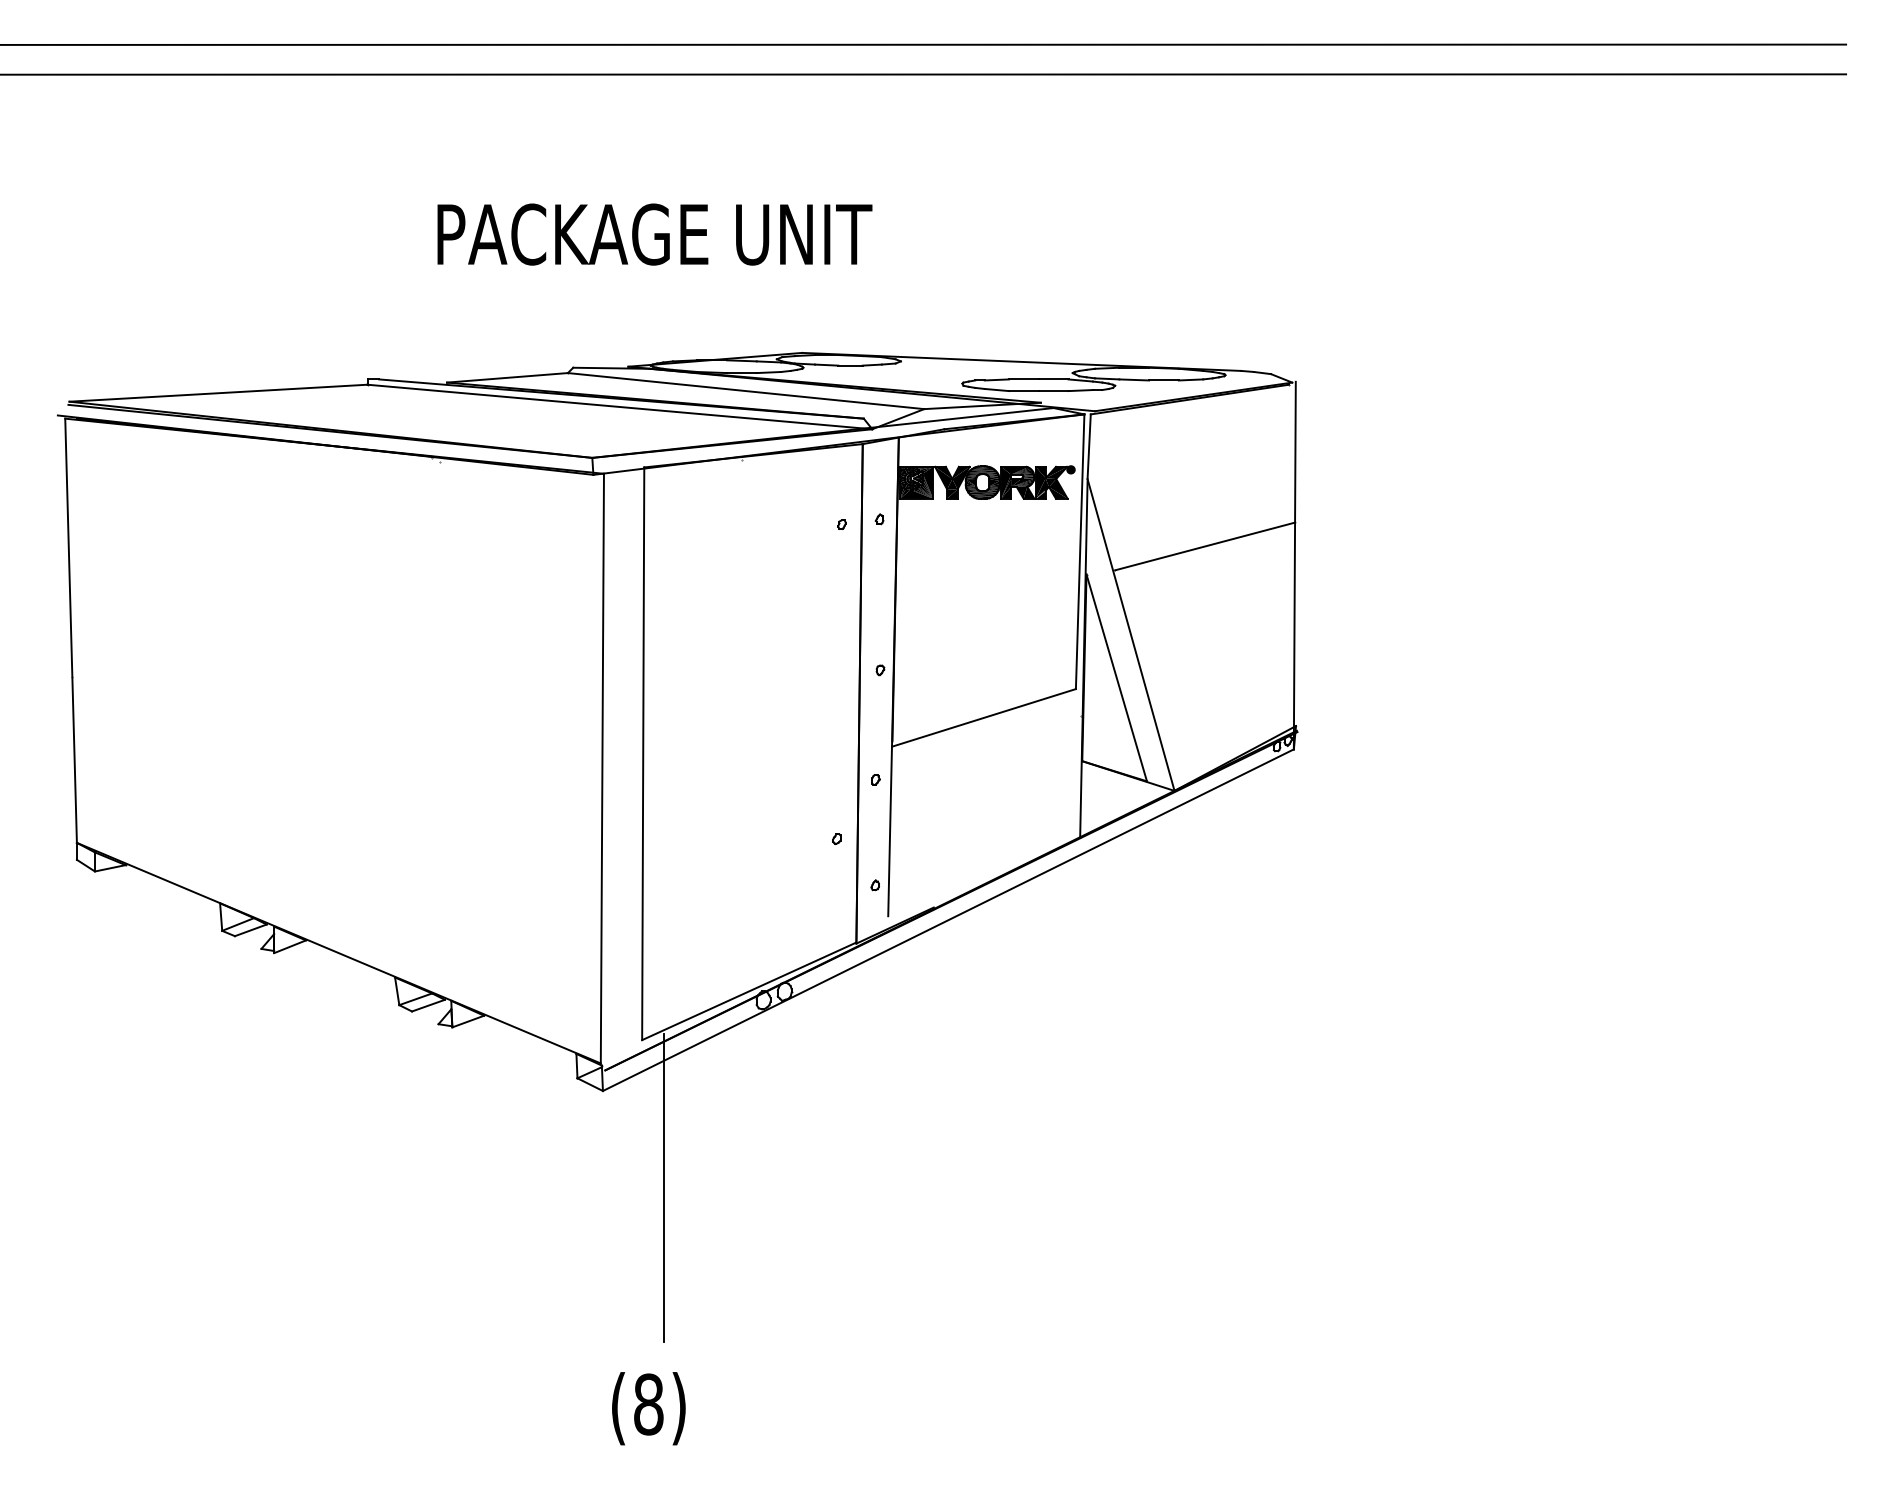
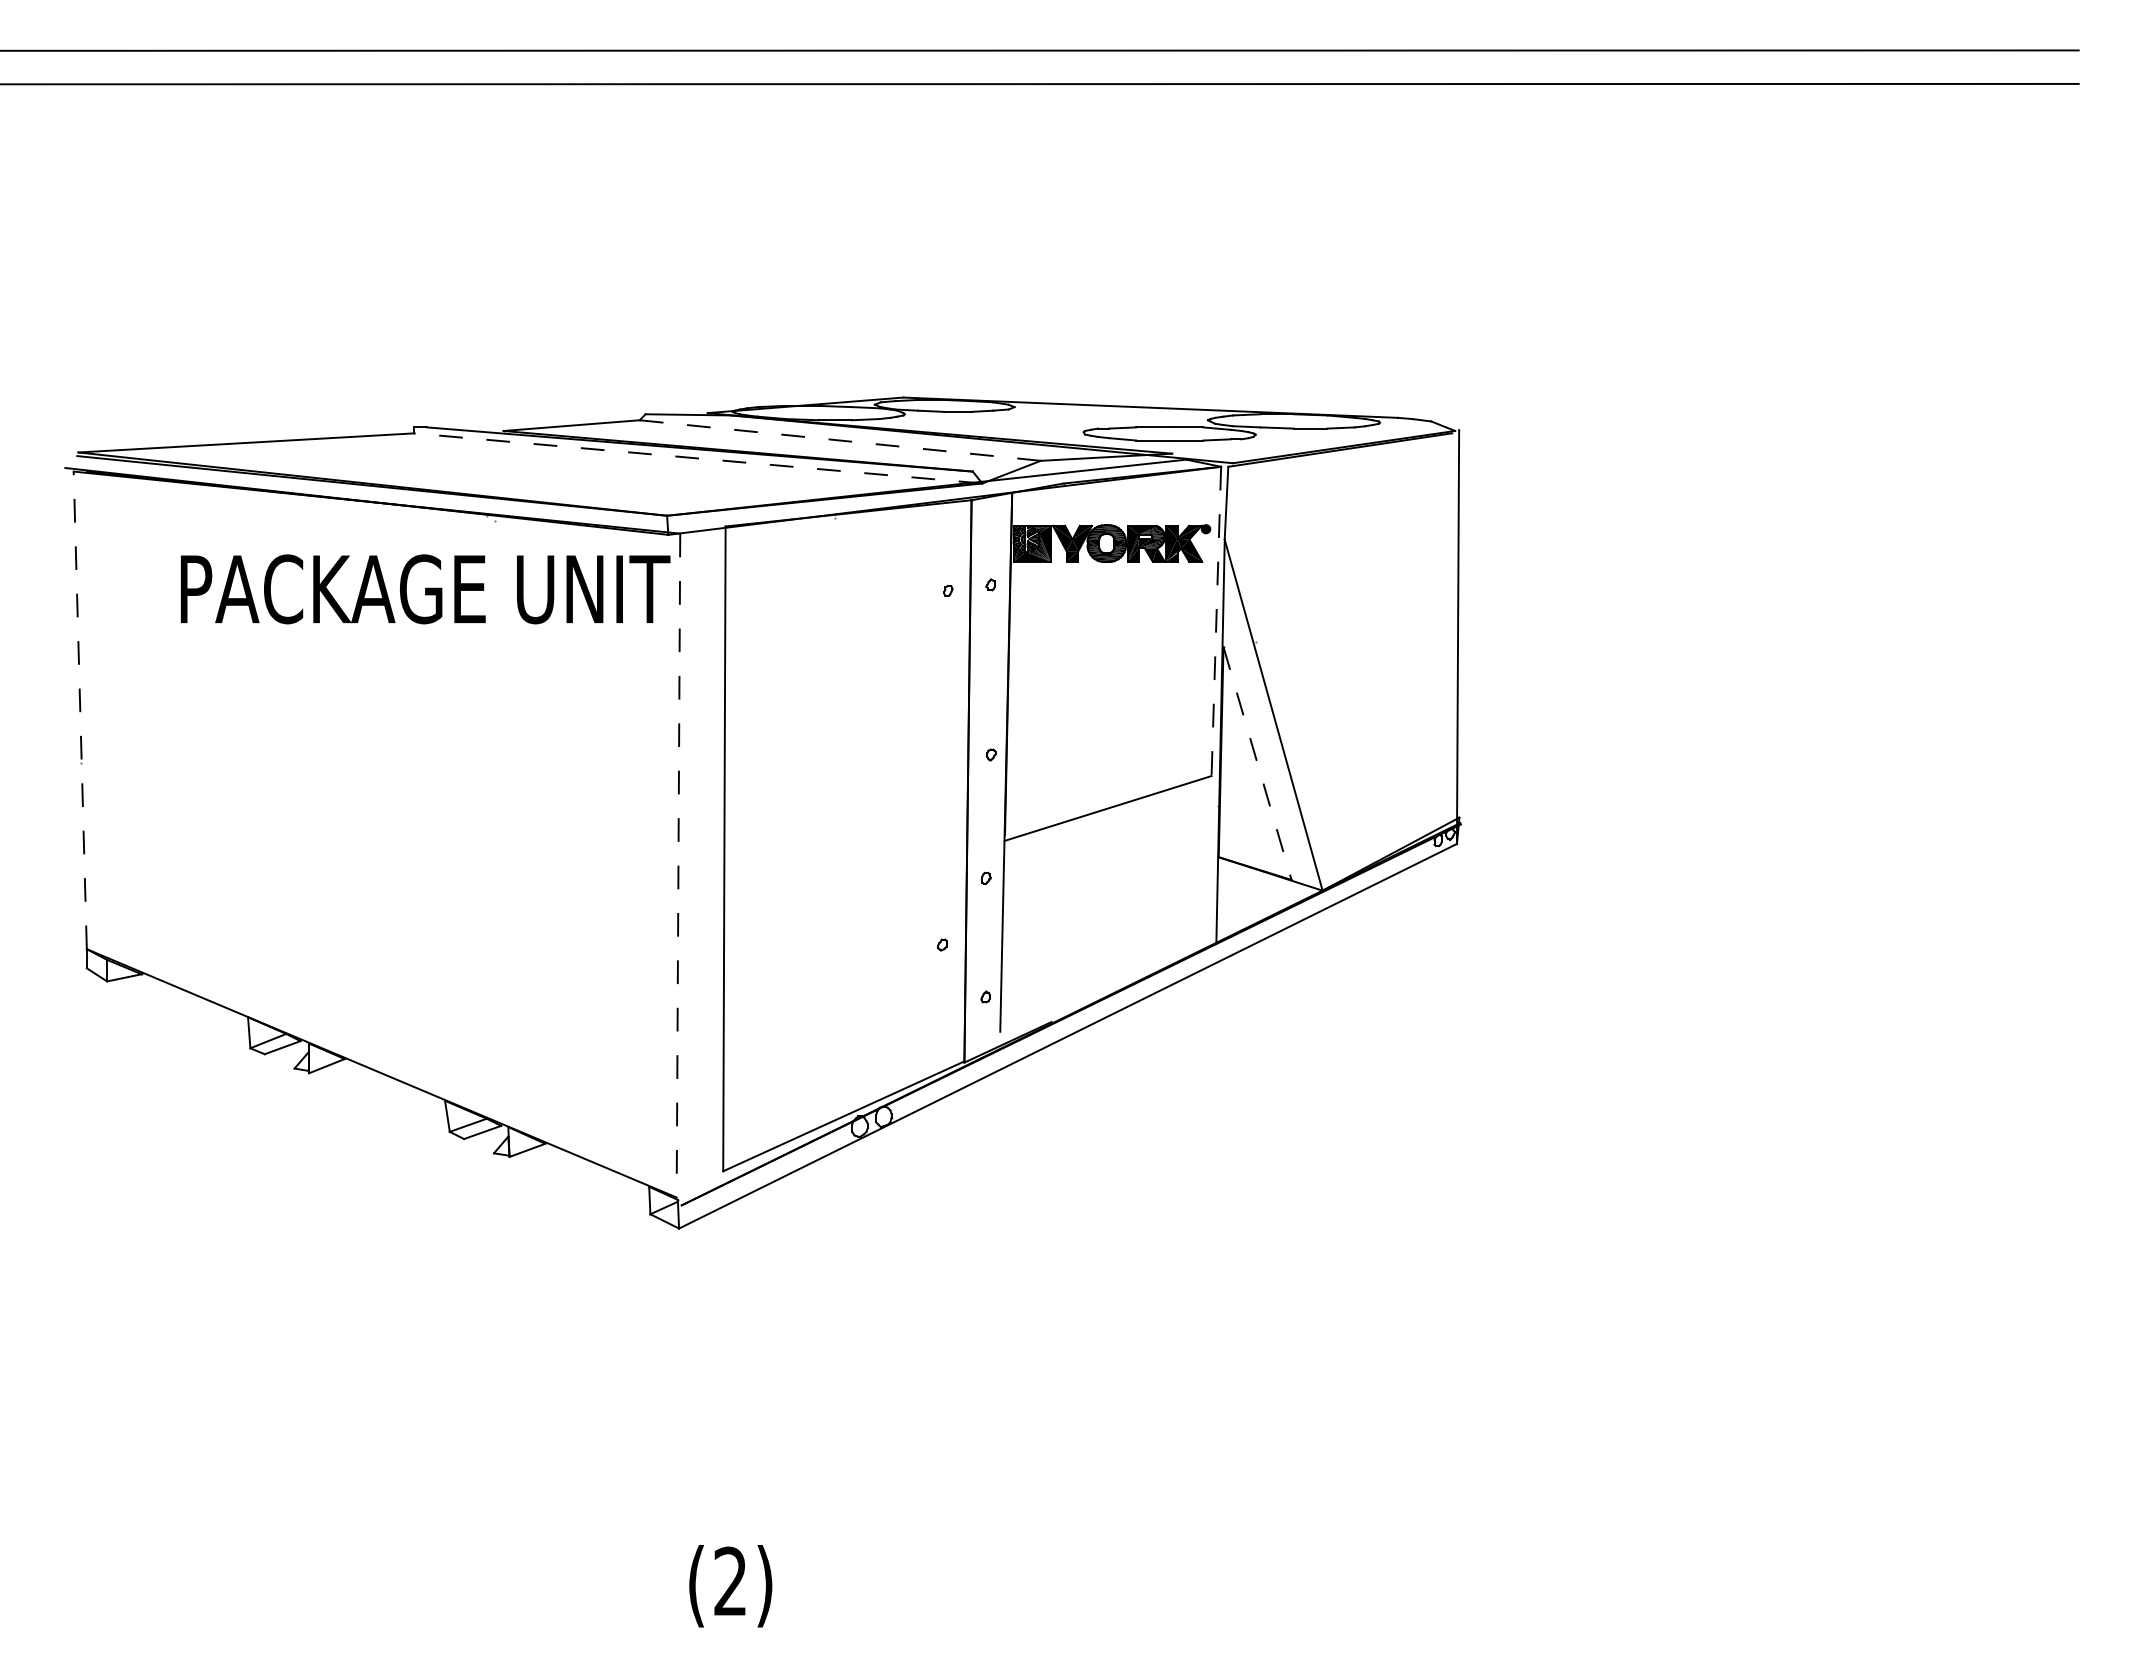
text: (654, 234) -> (425, 589), moved
line: (746, 391) -> (840, 440), solid -> dashed
line: (619, 407) -> (697, 458), solid -> dashed
line: (1204, 546) -> (1356, 615), removed
line: (1080, 551) -> (1216, 621), solid -> dashed
line: (71, 630) -> (80, 710), solid -> dashed
line: (1116, 678) -> (1257, 764), solid -> dashed
line: (602, 768) -> (678, 865), solid -> dashed
line: (663, 1187) -> (747, 1337), removed
text: (648, 1404) -> (730, 1581), (8) -> (2)

